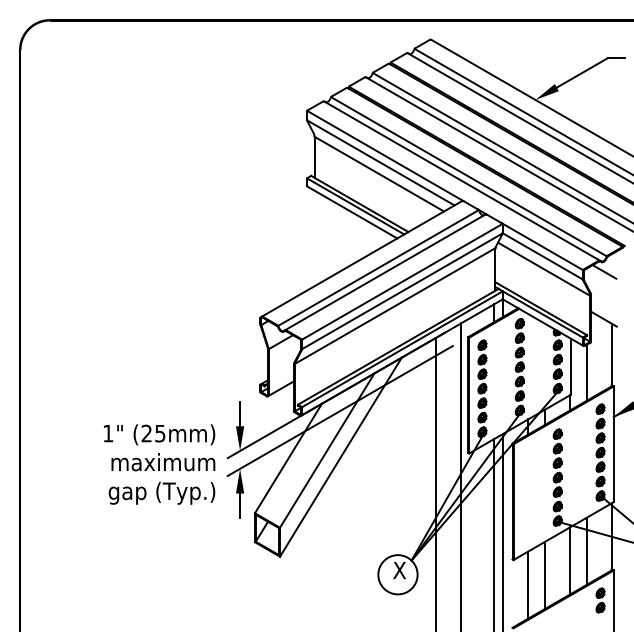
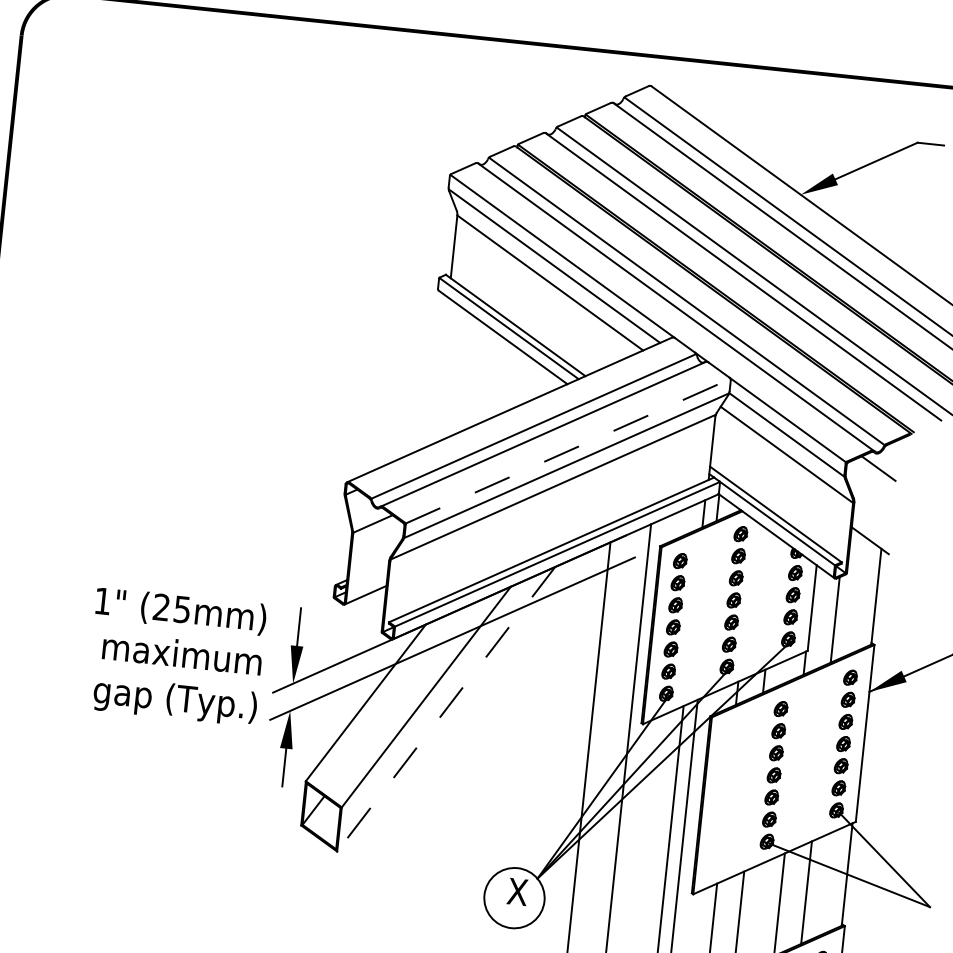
line: (402, 281) -> (568, 450), solid -> dashed
line: (340, 457) -> (445, 709), solid -> dashed
text: (159, 464) -> (176, 656), moved

